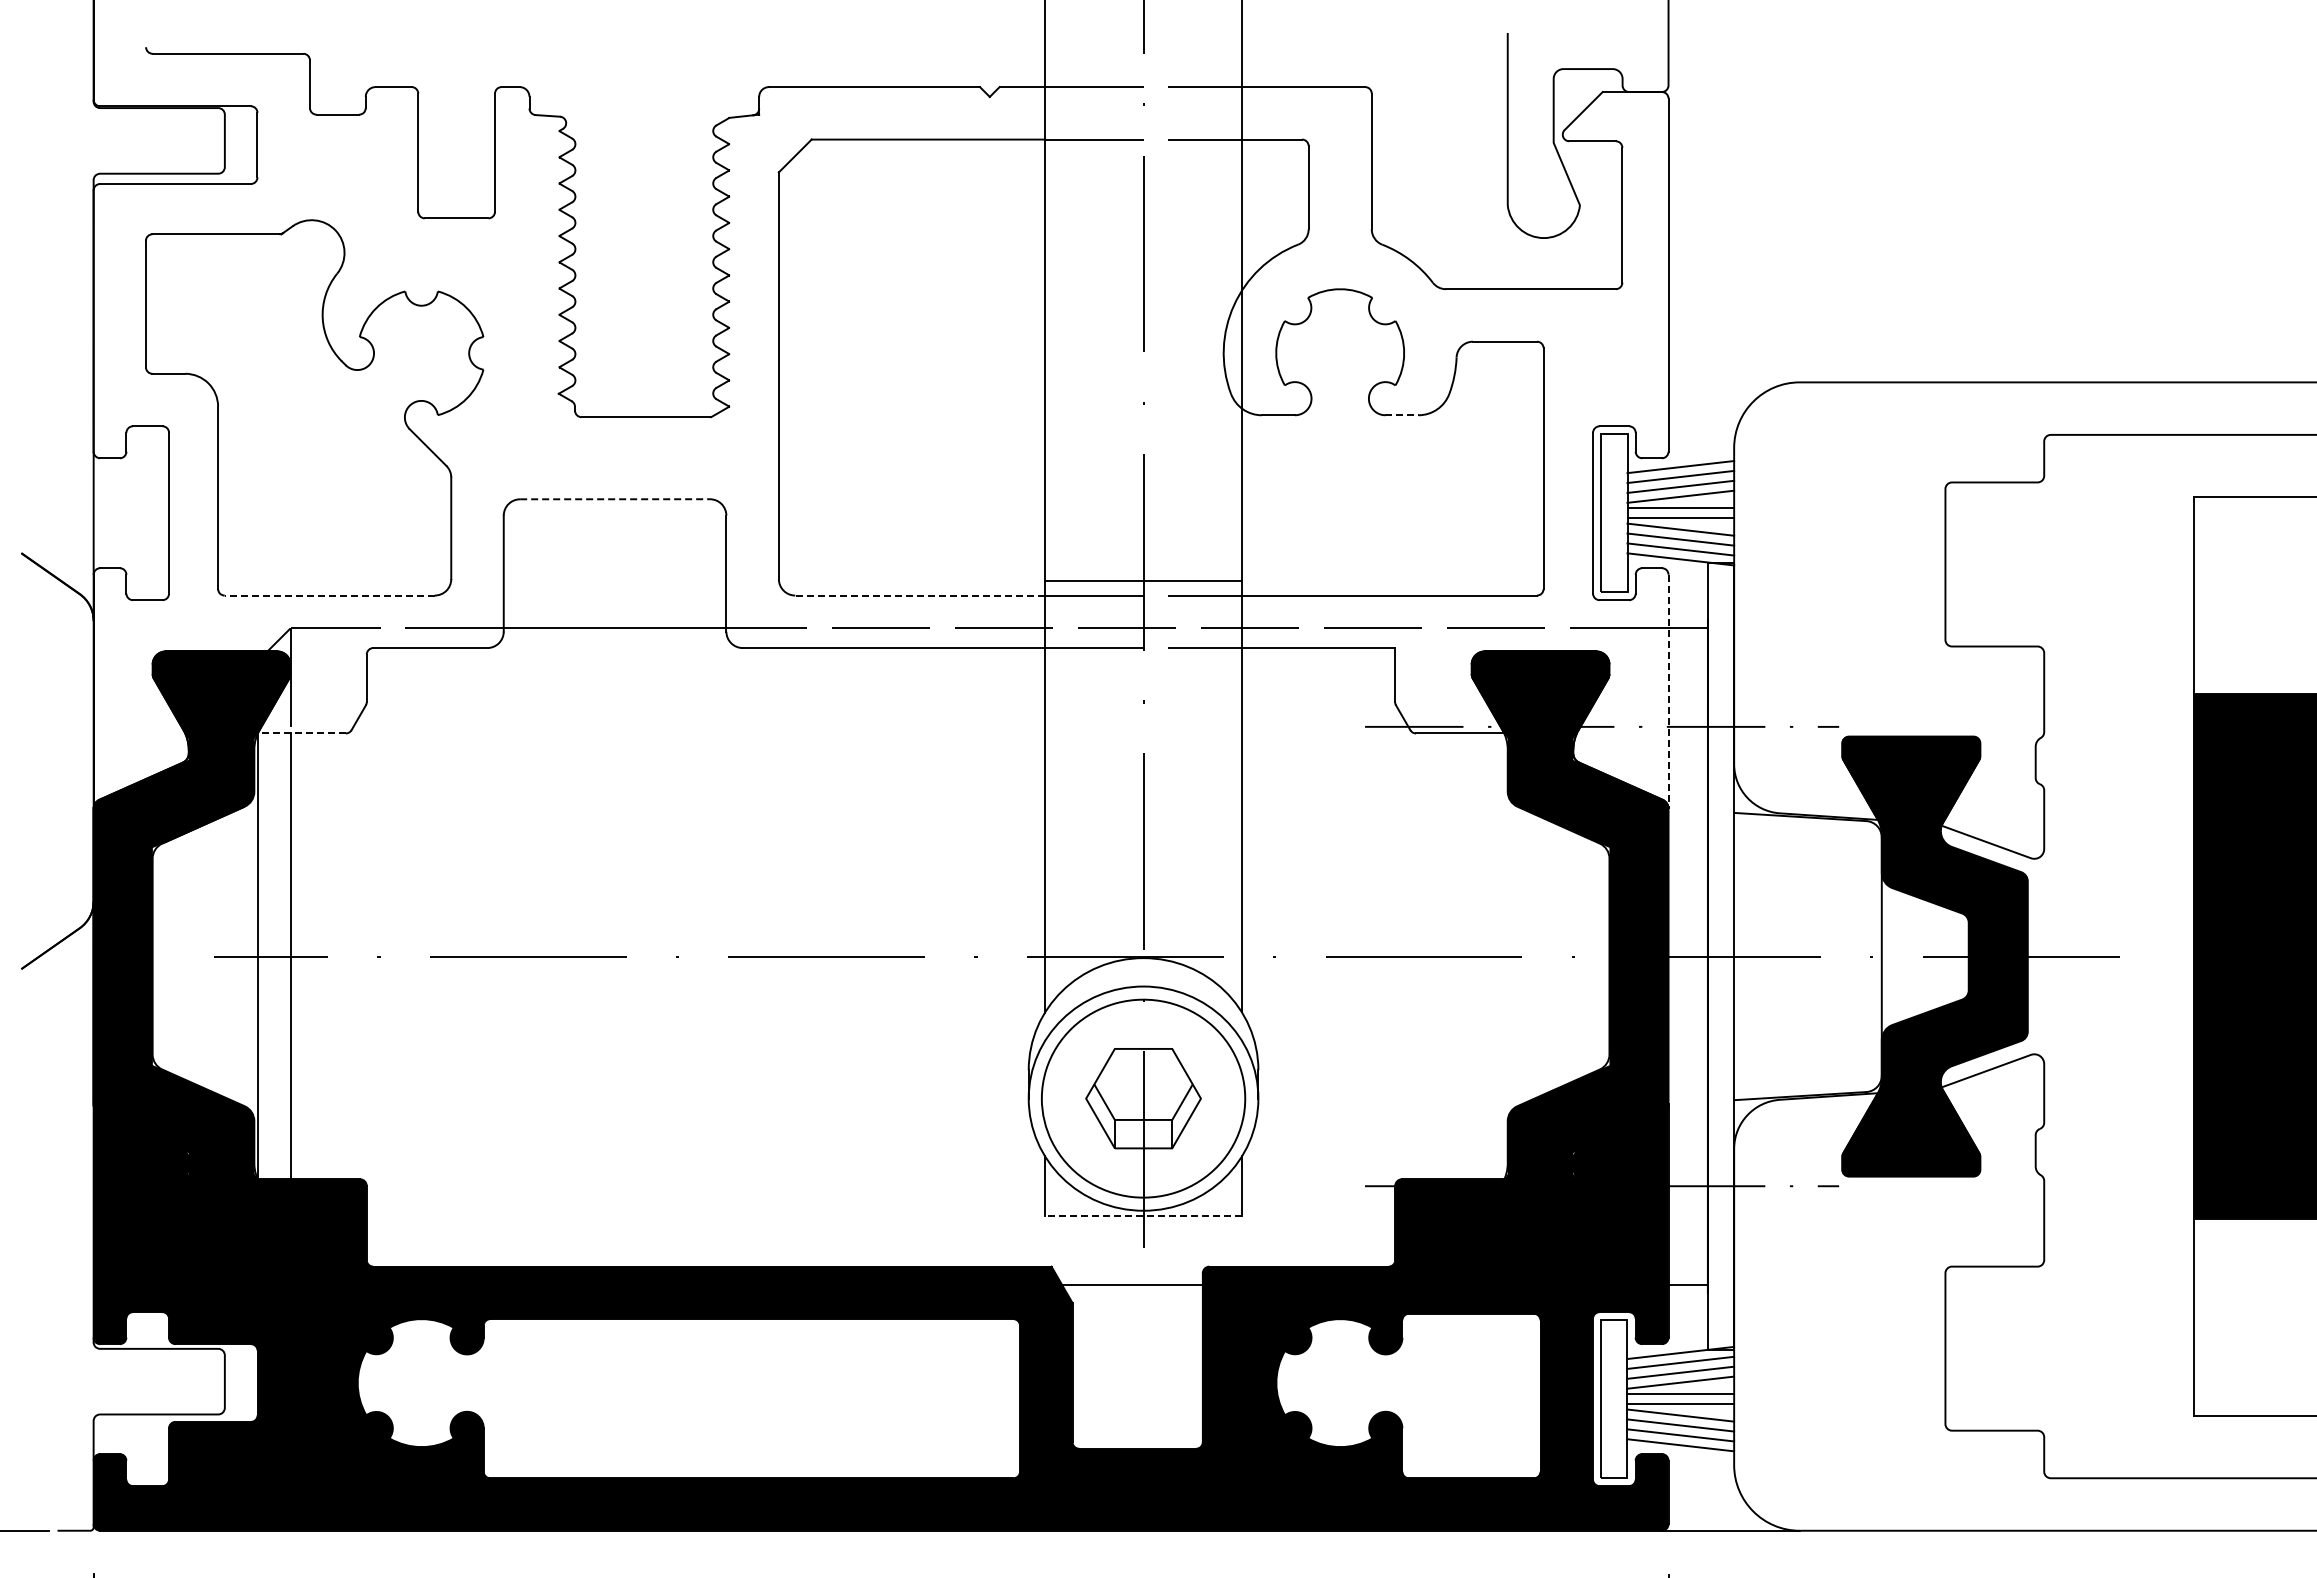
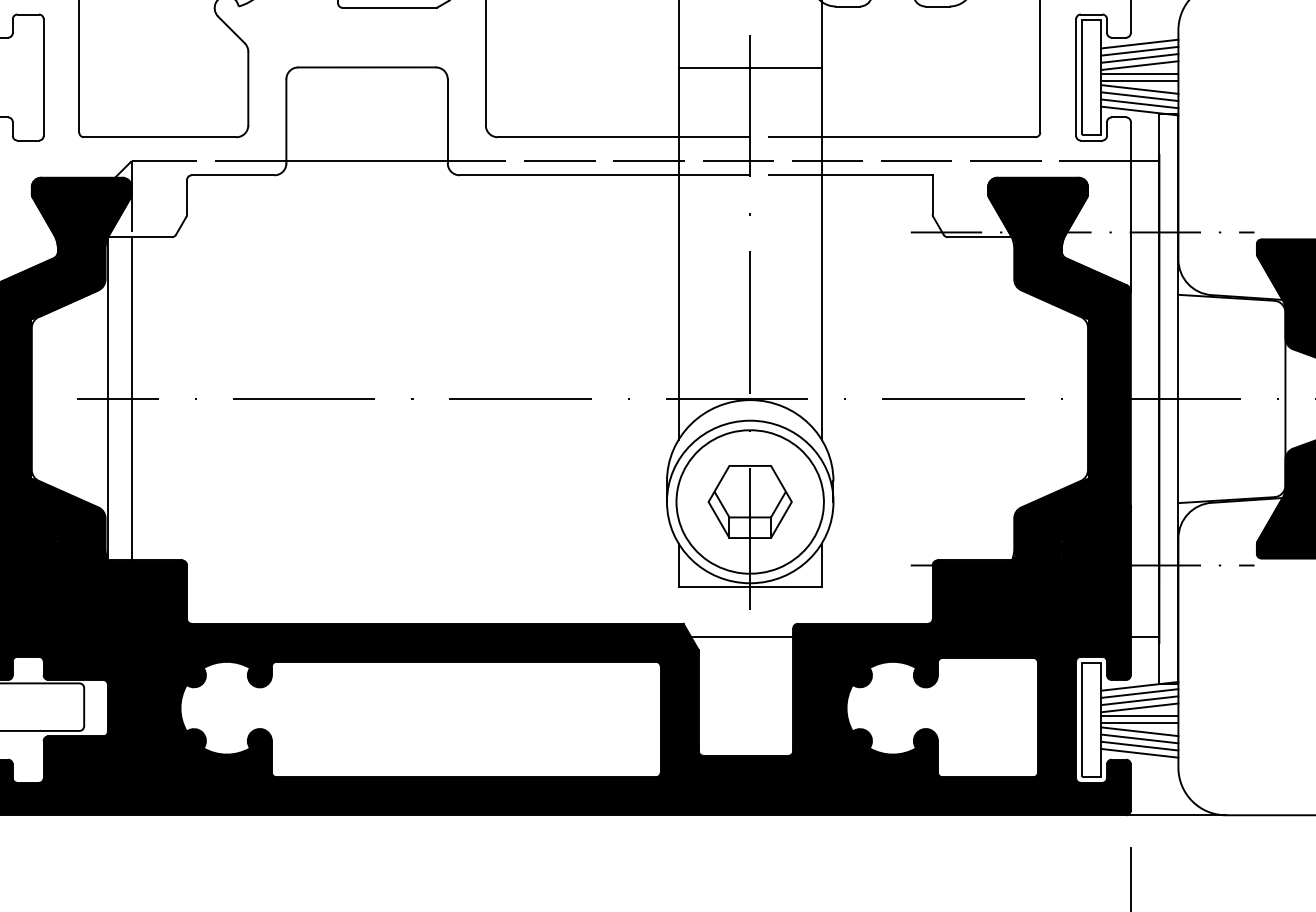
line: (1402, 415) -> (937, 6), dashed -> solid
line: (615, 499) -> (367, 67), dashed -> solid
line: (1143, 581) -> (750, 68), moved
line: (329, 595) -> (160, 137), dashed -> solid
line: (920, 595) -> (588, 137), dashed -> solid
line: (1668, 691) -> (1130, 206), dashed -> solid
line: (301, 733) -> (139, 237), dashed -> solid
line: (1143, 1215) -> (750, 586), dashed -> solid

